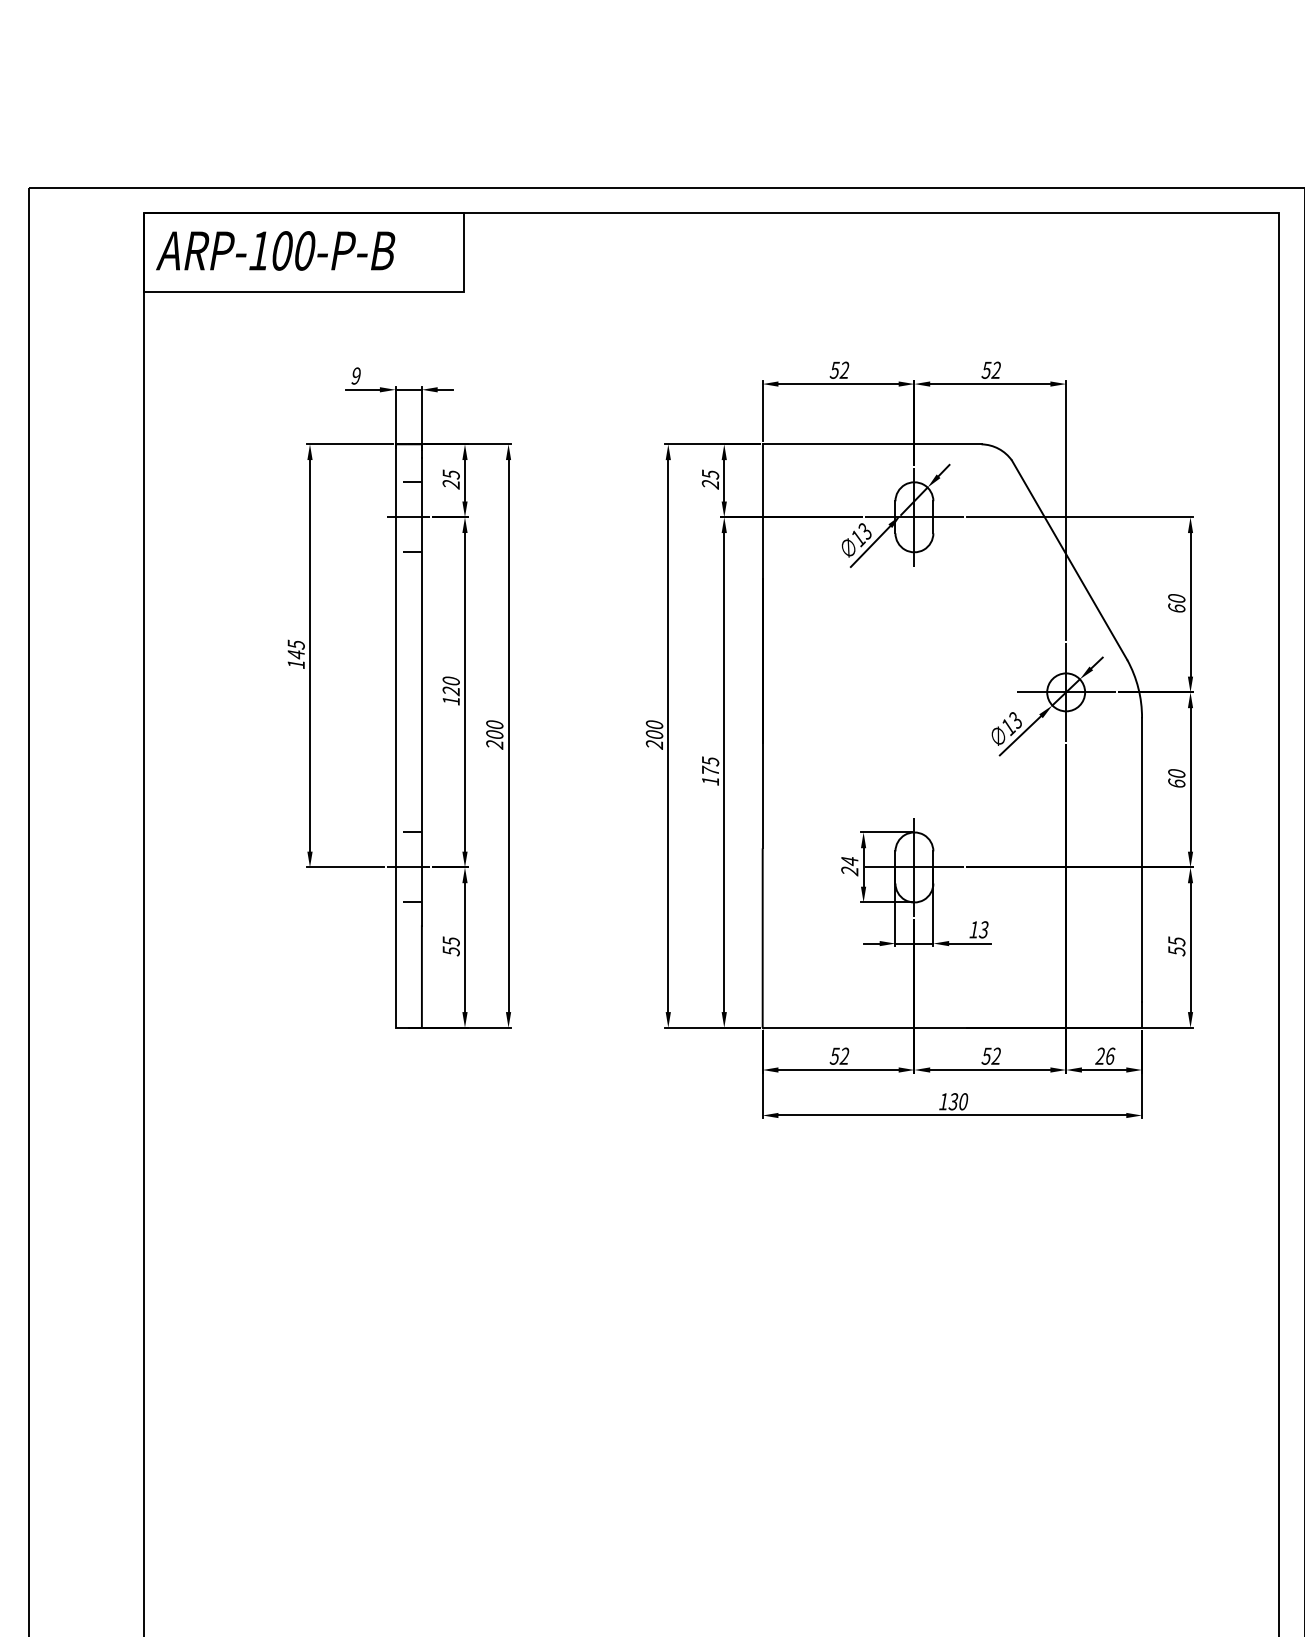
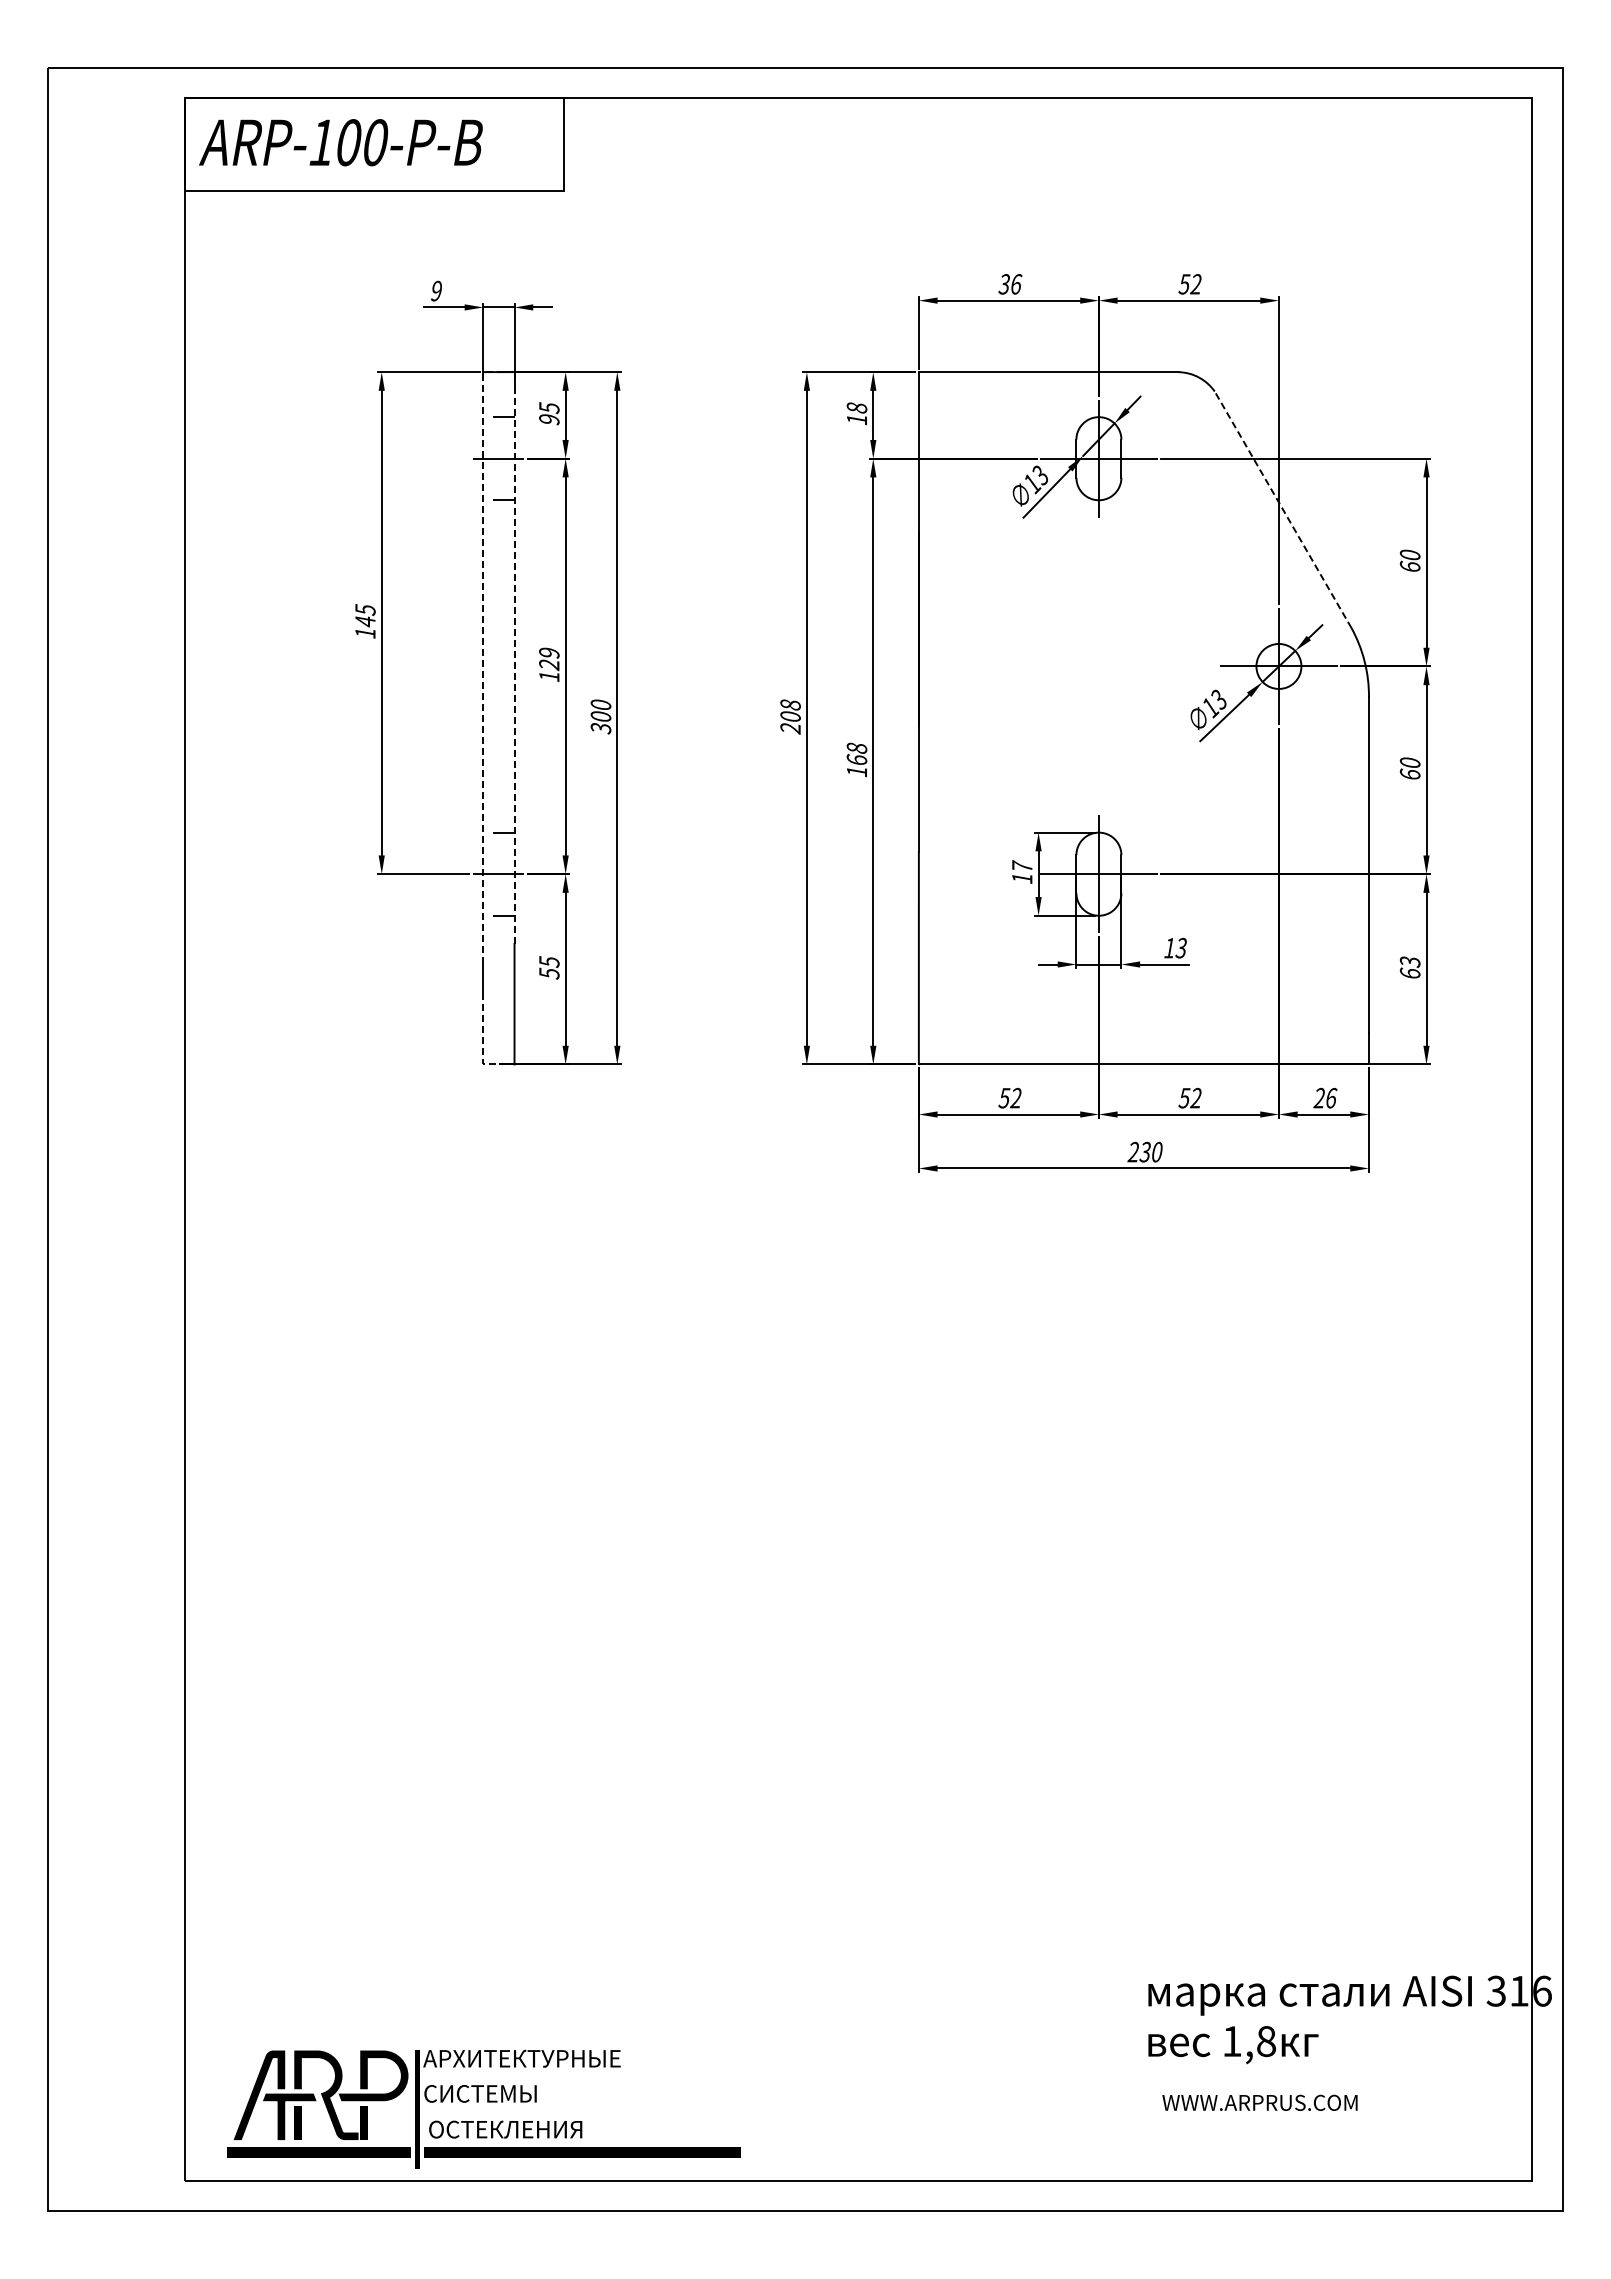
text: (840, 370) -> (1011, 284), 52 -> 36
text: (710, 480) -> (856, 414), 25 -> 18
text: (451, 484) -> (549, 419), 25 -> 95
line: (1069, 560) -> (1283, 509), solid -> dashed
line: (395, 678) -> (483, 649), solid -> dashed
text: (451, 680) -> (549, 652), 120 -> 129
line: (421, 692) -> (514, 666), solid -> dashed
text: (654, 724) -> (790, 704), 200 -> 208
text: (495, 744) -> (601, 728), 200 -> 300
text: (710, 765) -> (856, 753), 175 -> 168
text: (850, 866) -> (1022, 872), 24 -> 17
text: (1176, 946) -> (1409, 967), 55 -> 63
line: (395, 1011) -> (483, 1045), solid -> dashed
text: (942, 1101) -> (1132, 1151), 130 -> 230

